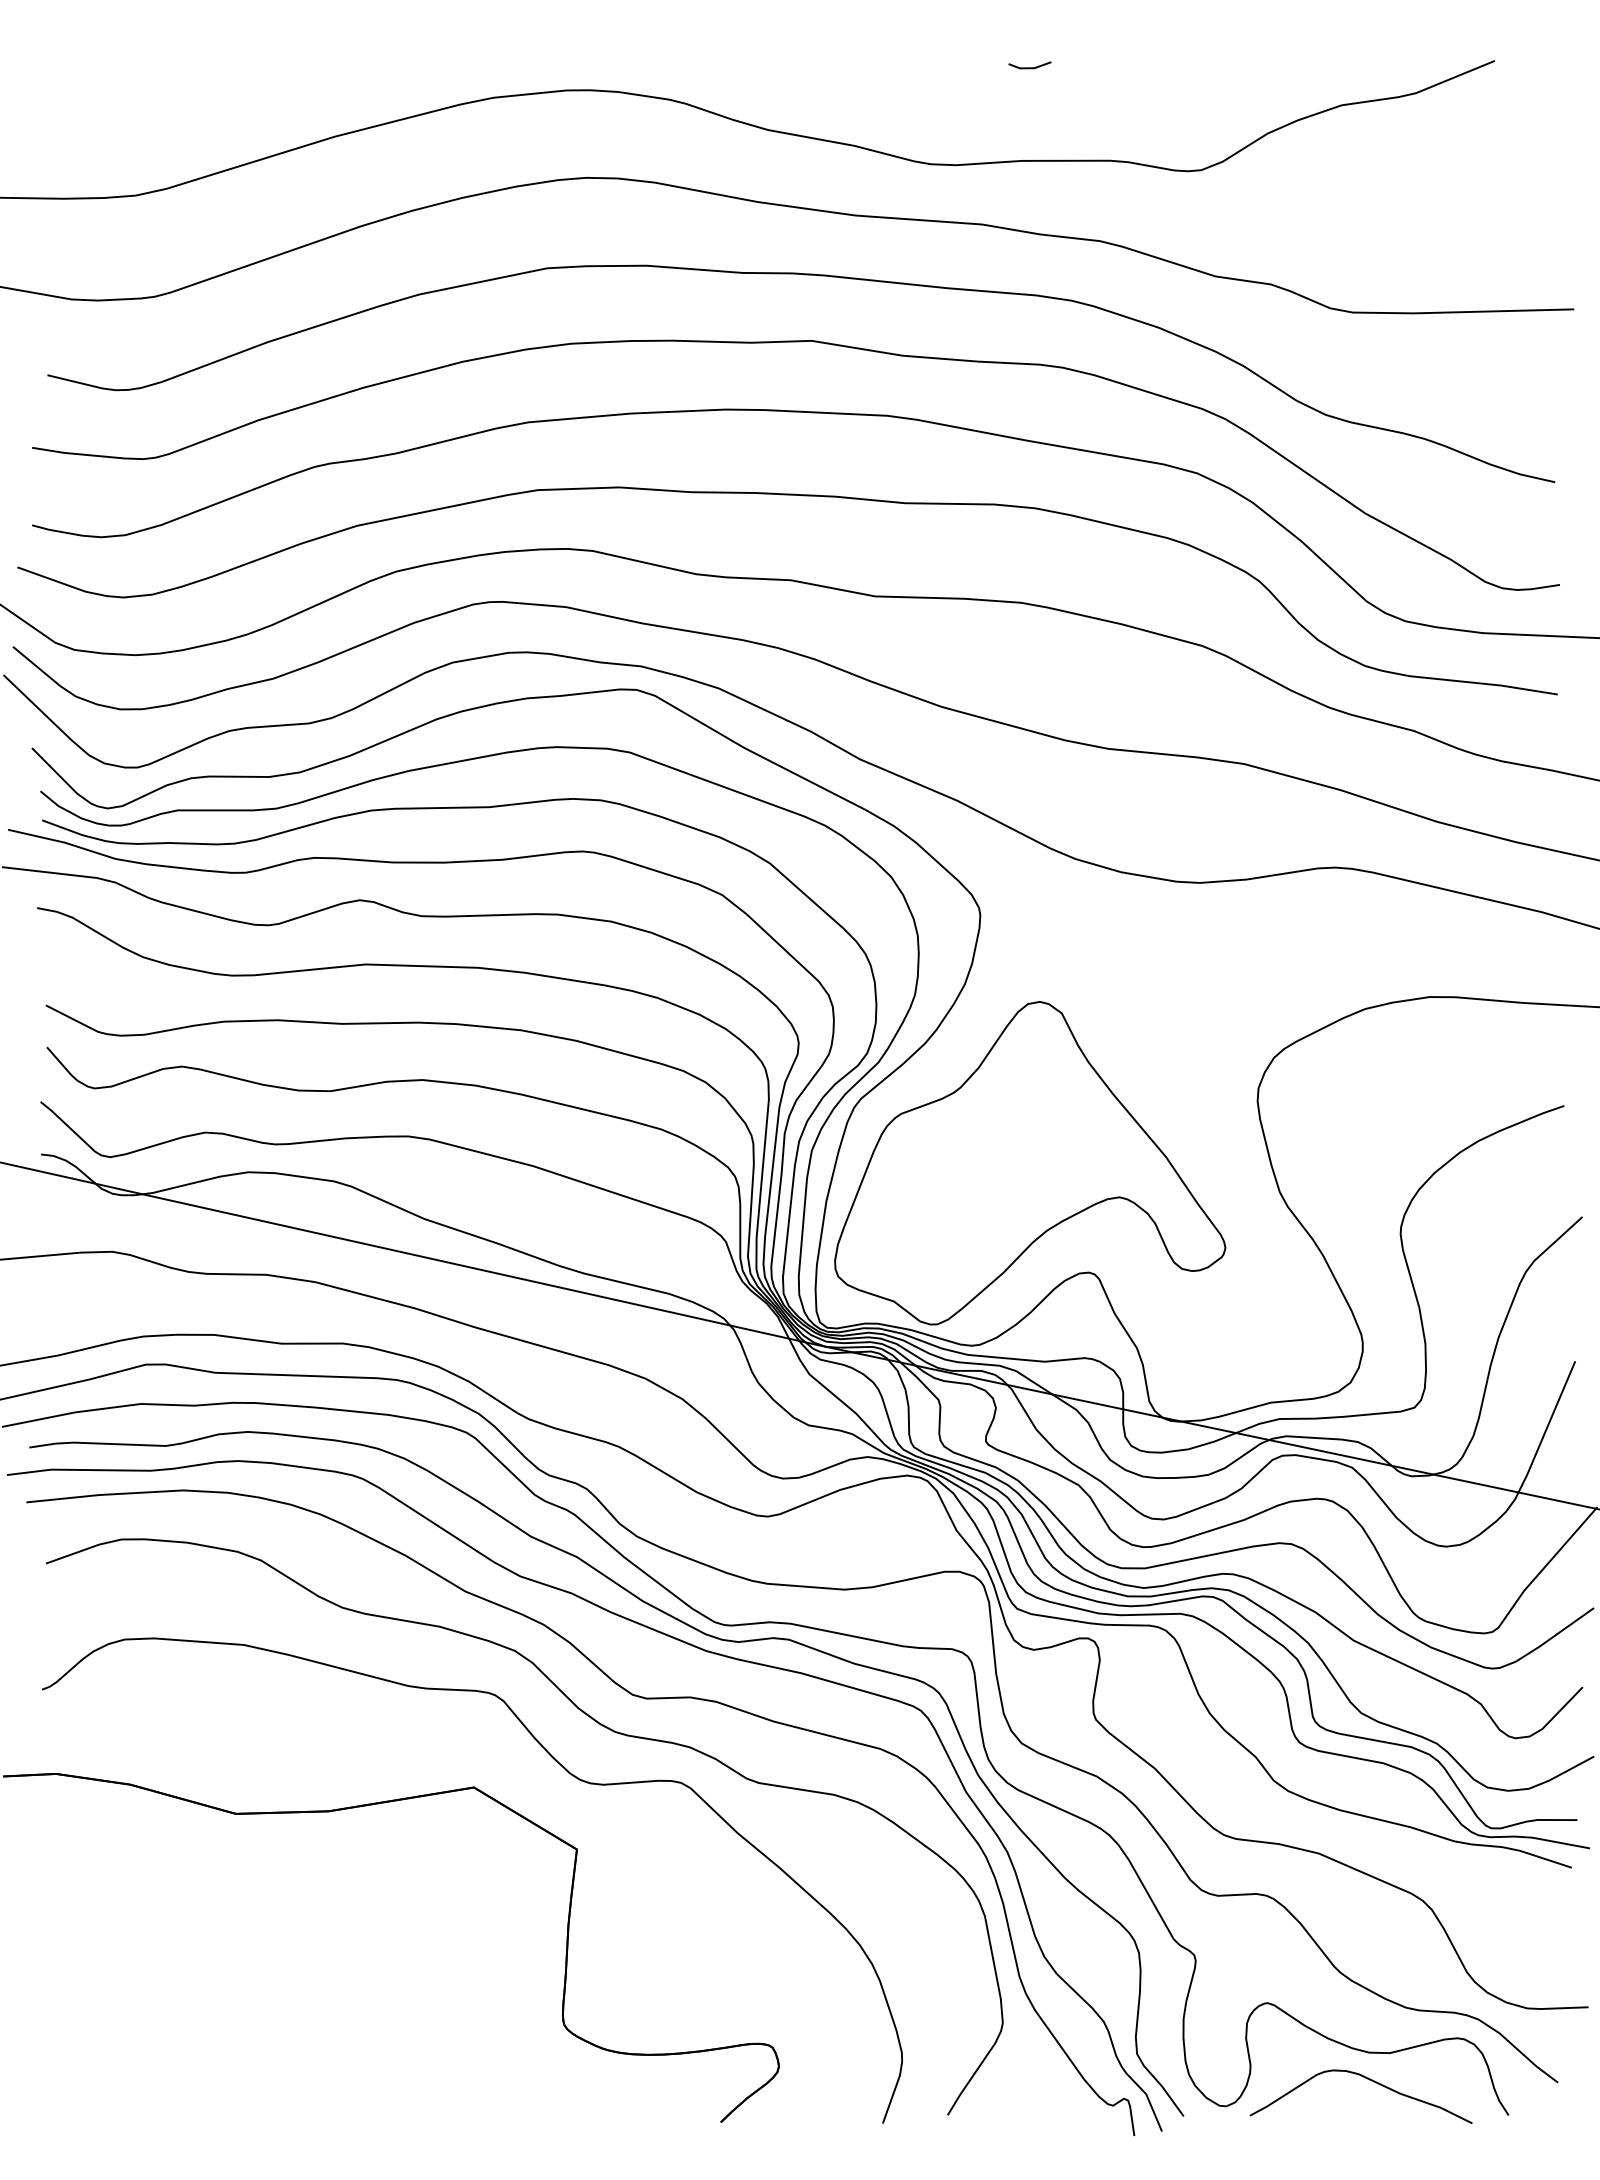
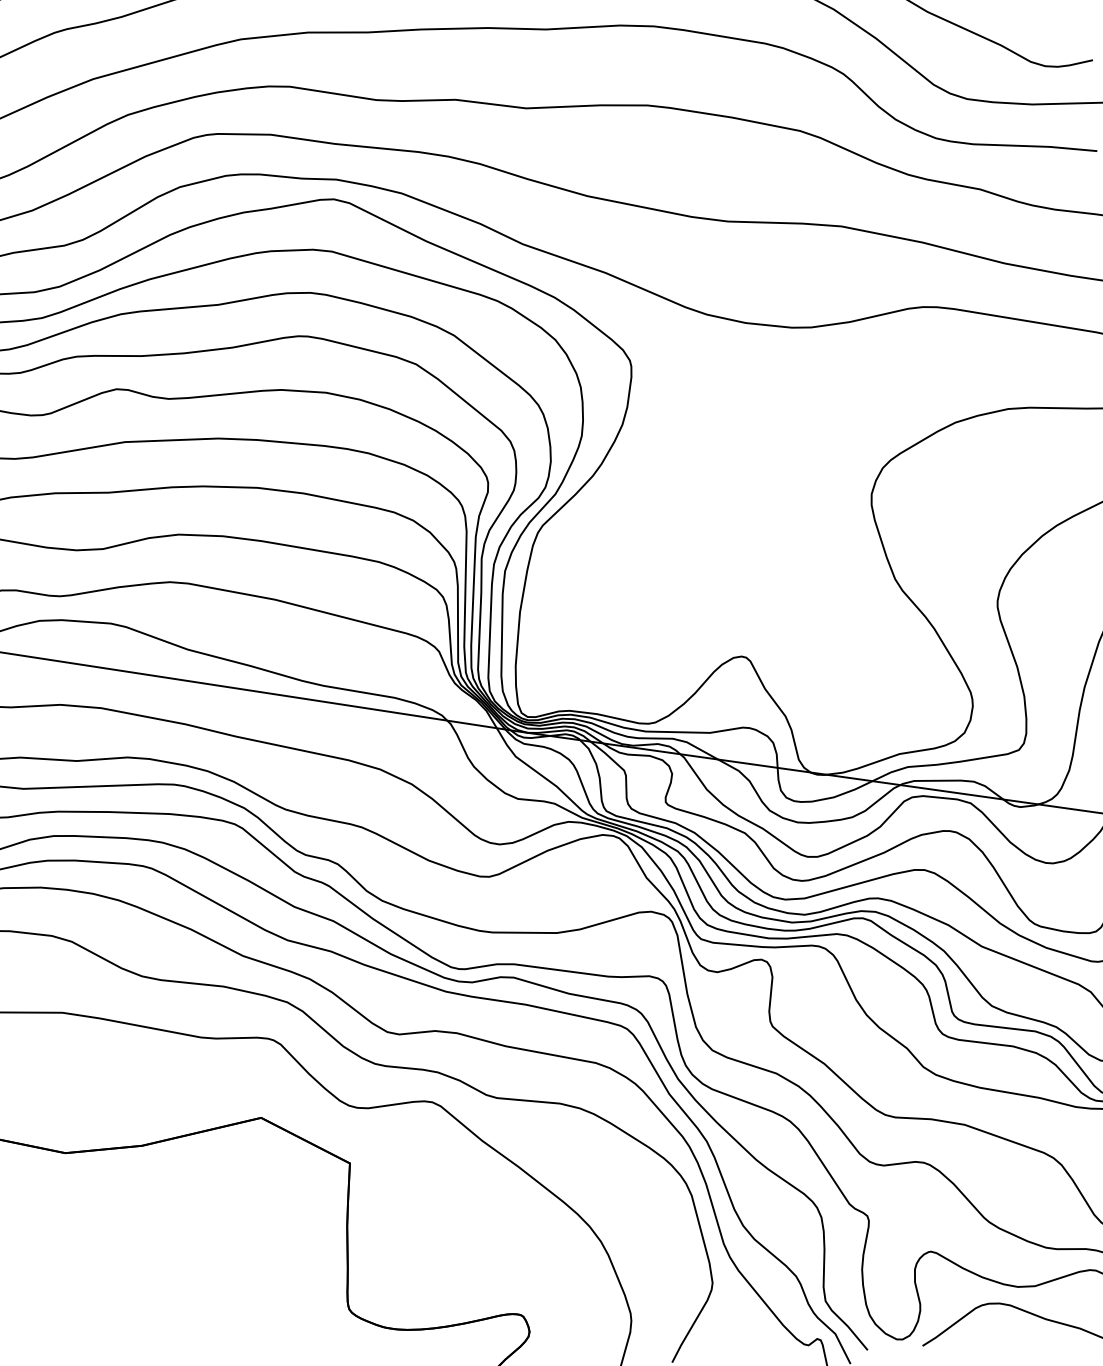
part: (1030, 1163) -> (686, 569), removed

